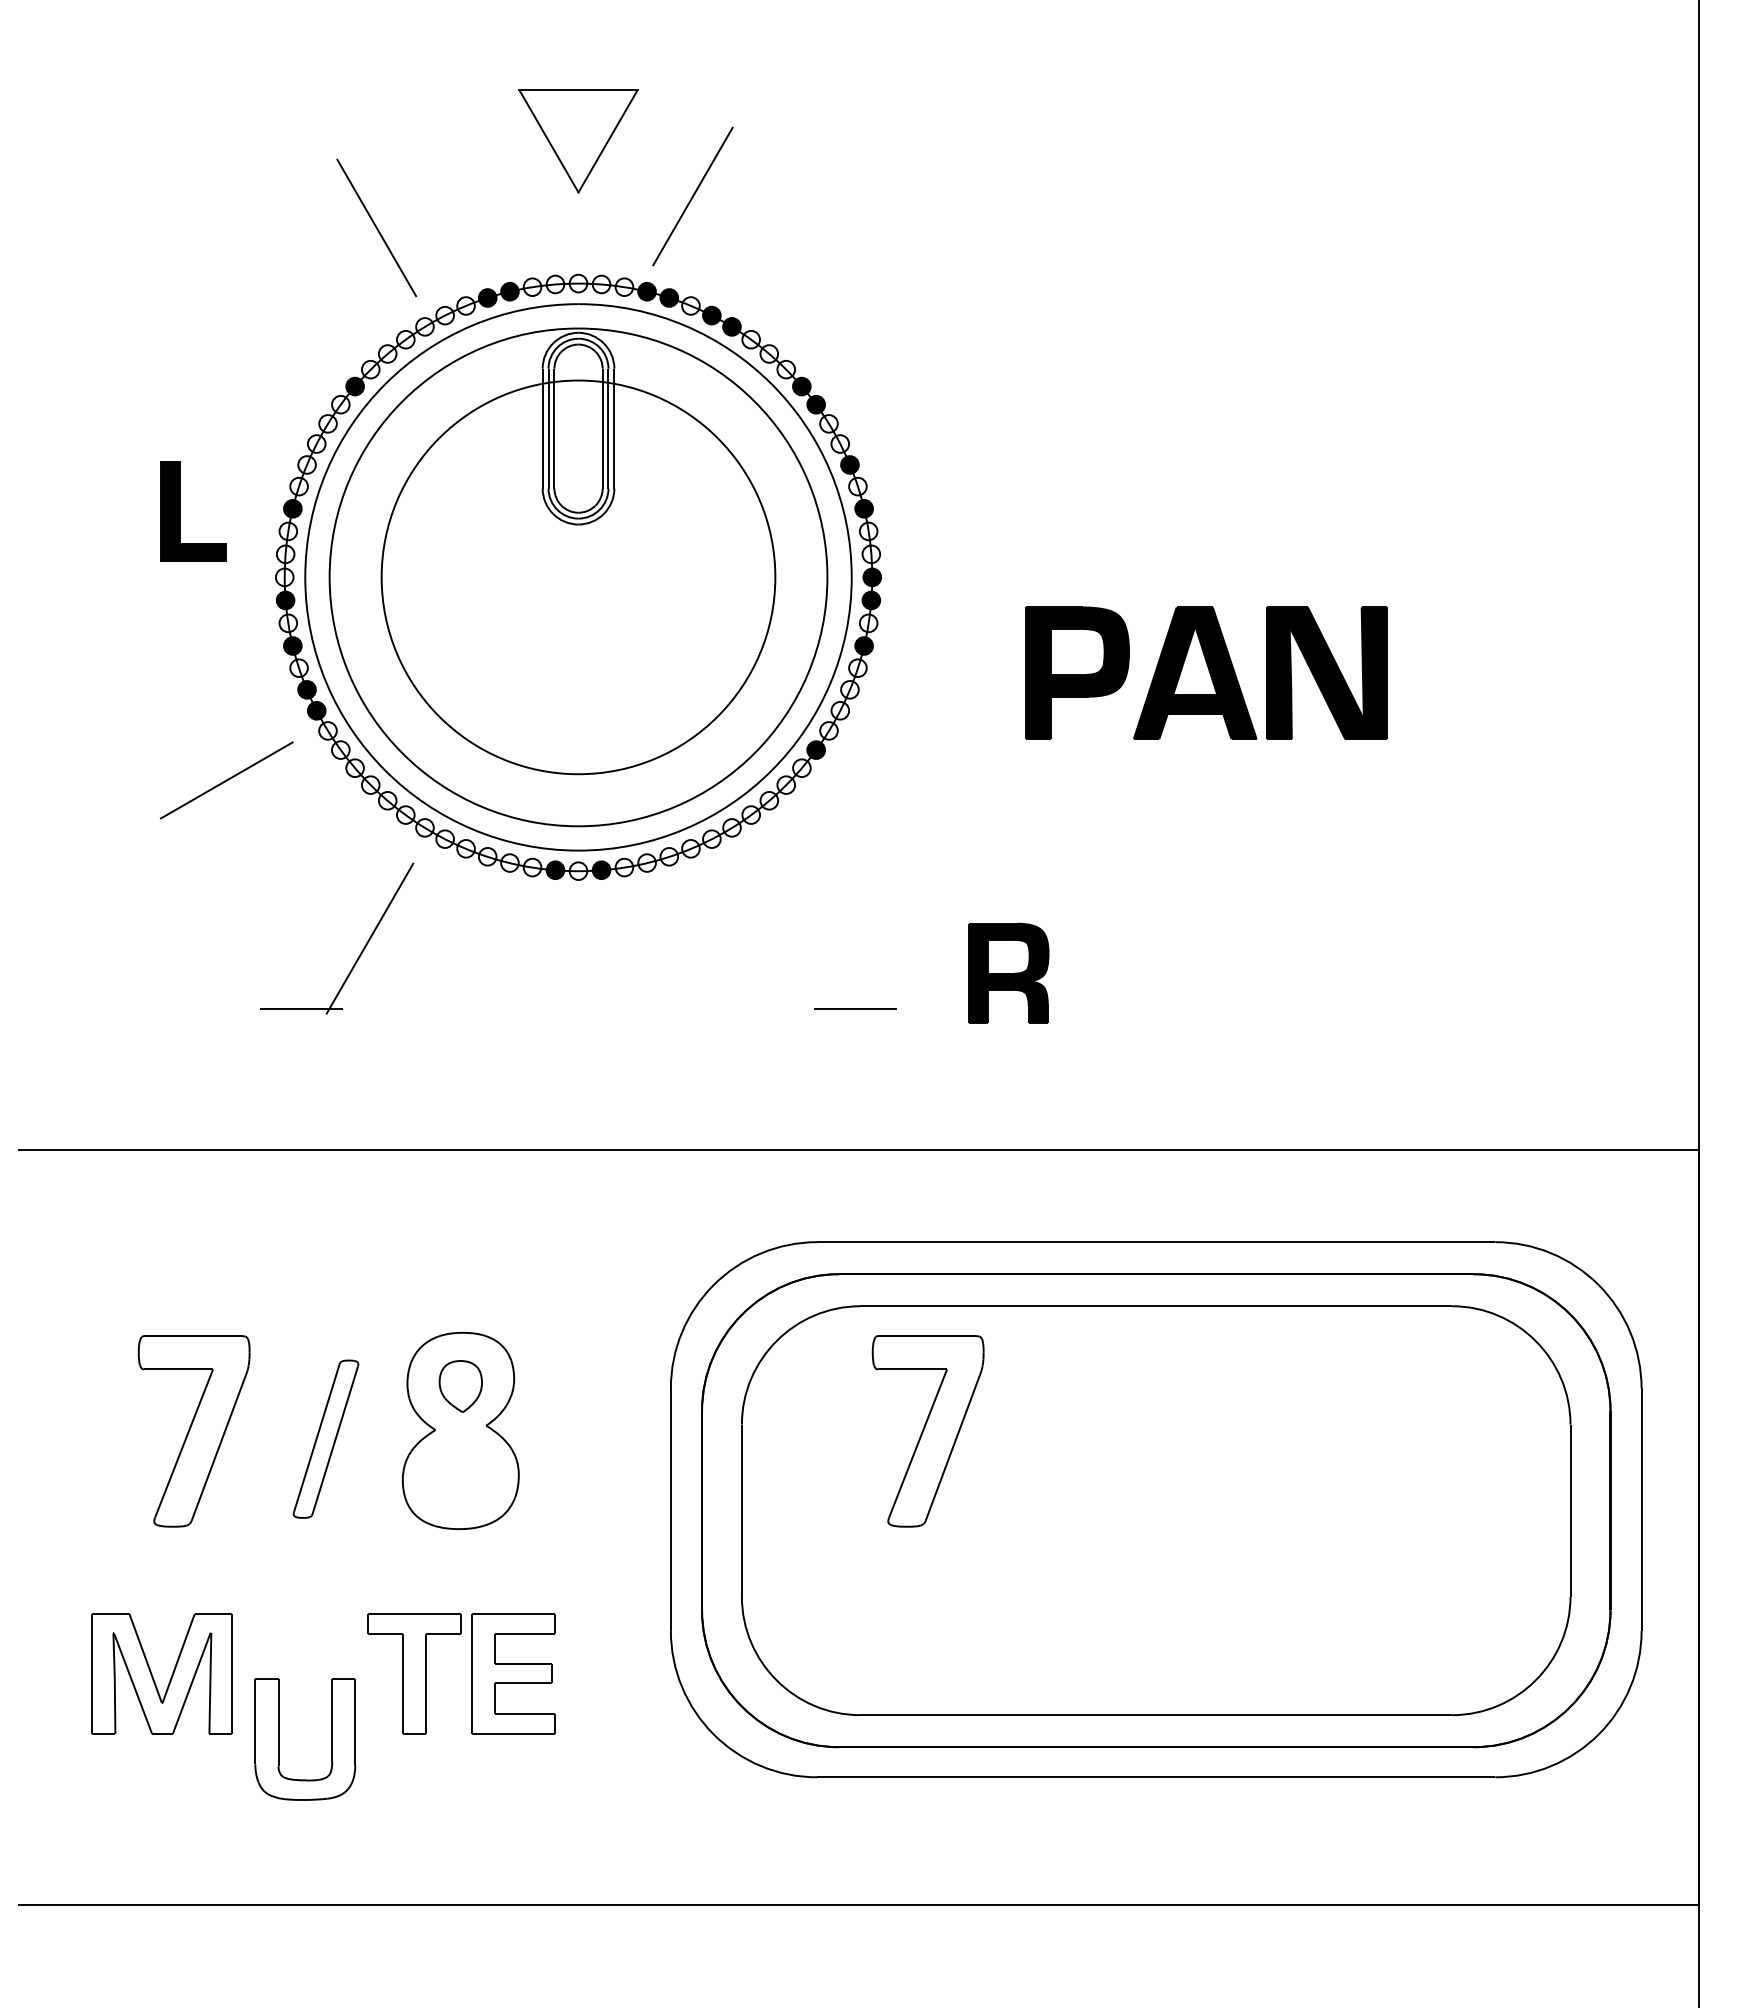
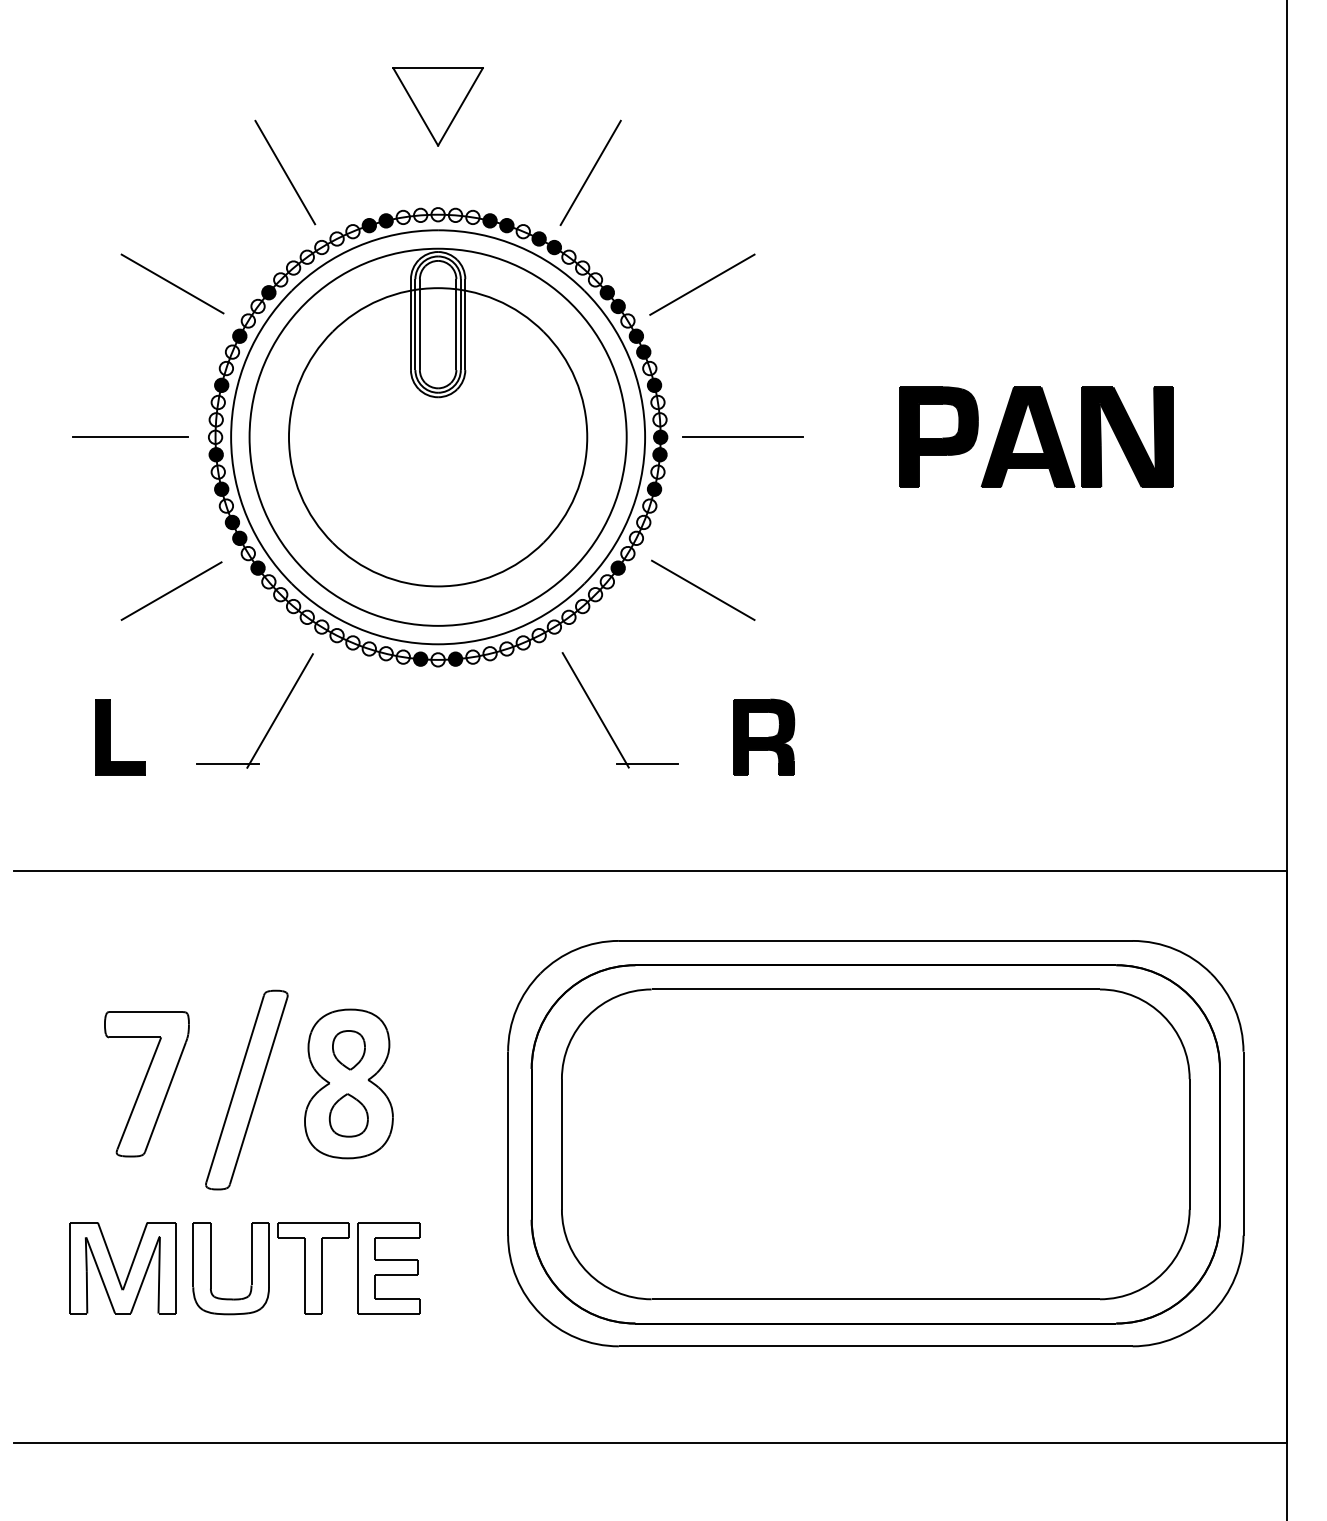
line: (692, 196) -> (590, 172), moved
line: (227, 374) -> (172, 283), added
line: (927, 375) -> (702, 284), added
fill: (316, 443) -> (239, 335), added
fill: (840, 443) -> (636, 335), added
part: (180, 511) -> (110, 737), moved
line: (172, 577) -> (130, 437), added
line: (981, 577) -> (743, 437), added
part: (1206, 672) -> (1036, 436), moved
fill: (340, 749) -> (257, 567), added
line: (928, 779) -> (703, 590), added
line: (786, 937) -> (595, 710), added
part: (927, 1431) -> (702, 1084), removed
part: (325, 1439) -> (246, 1090), size x1.67
part: (460, 1472) -> (348, 1115), added
part: (279, 1739) -> (211, 1268), moved

